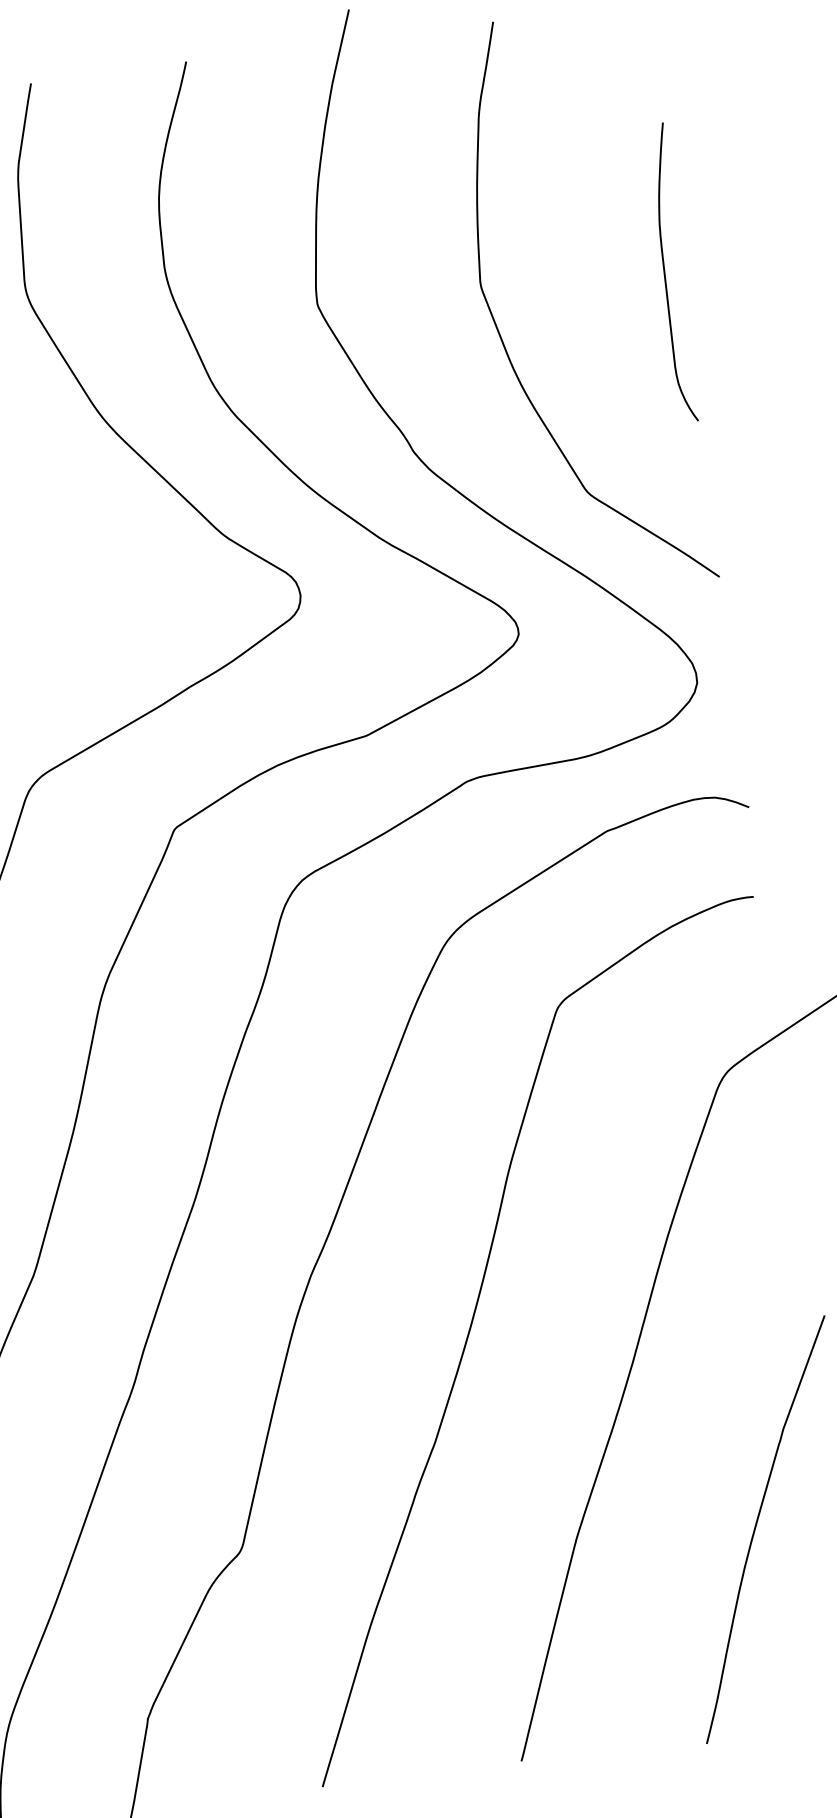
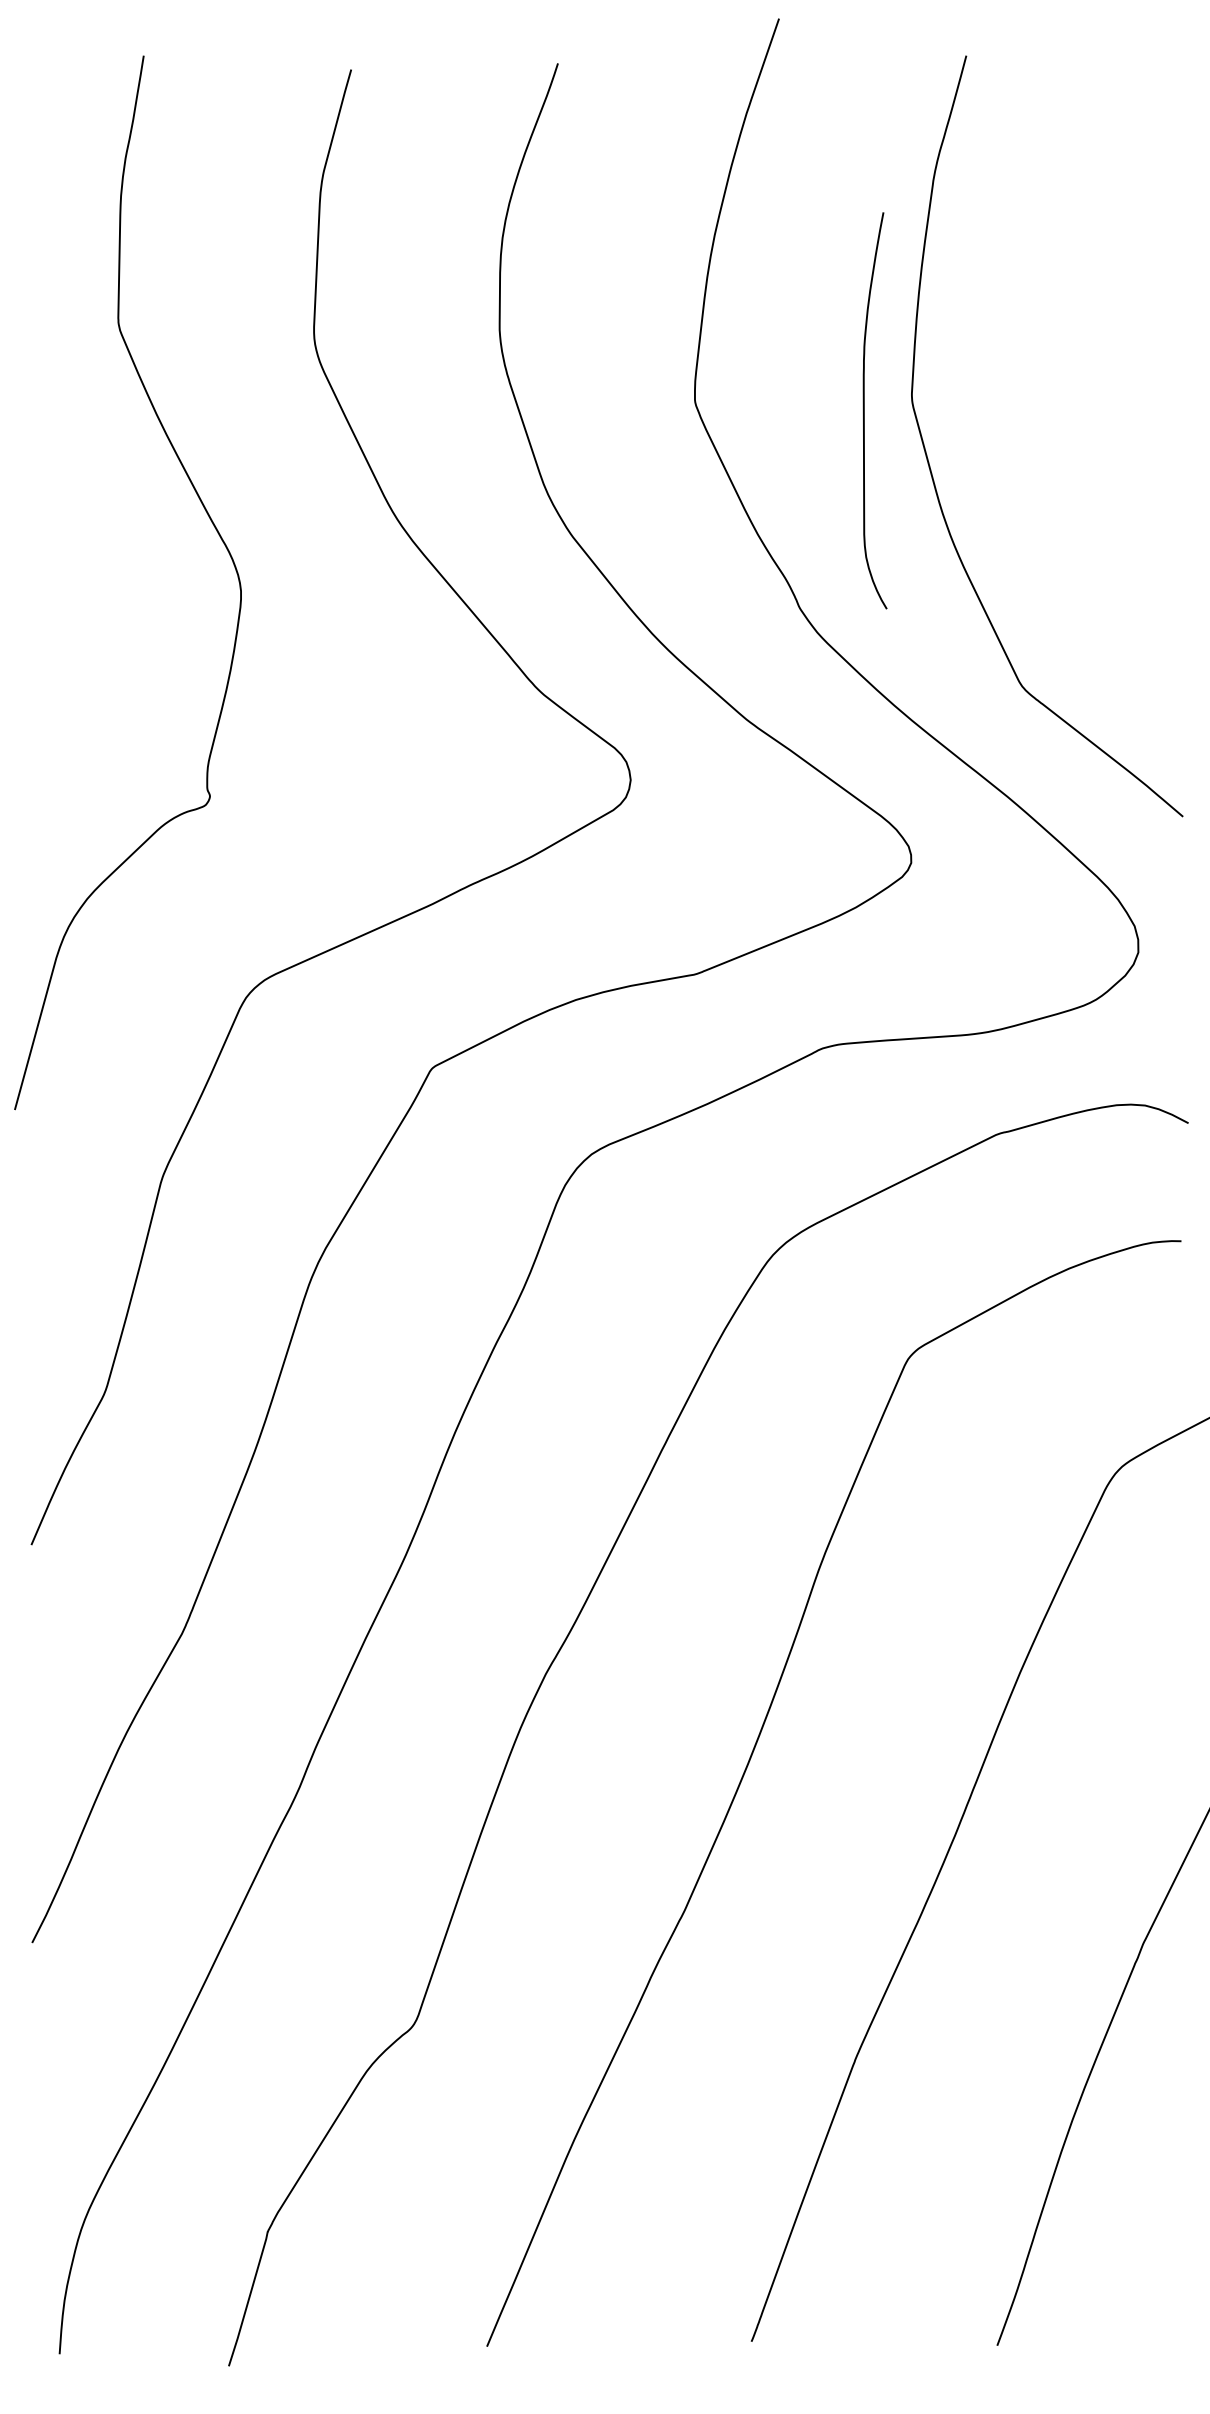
curve: (665, 273) -> (864, 410), moved

